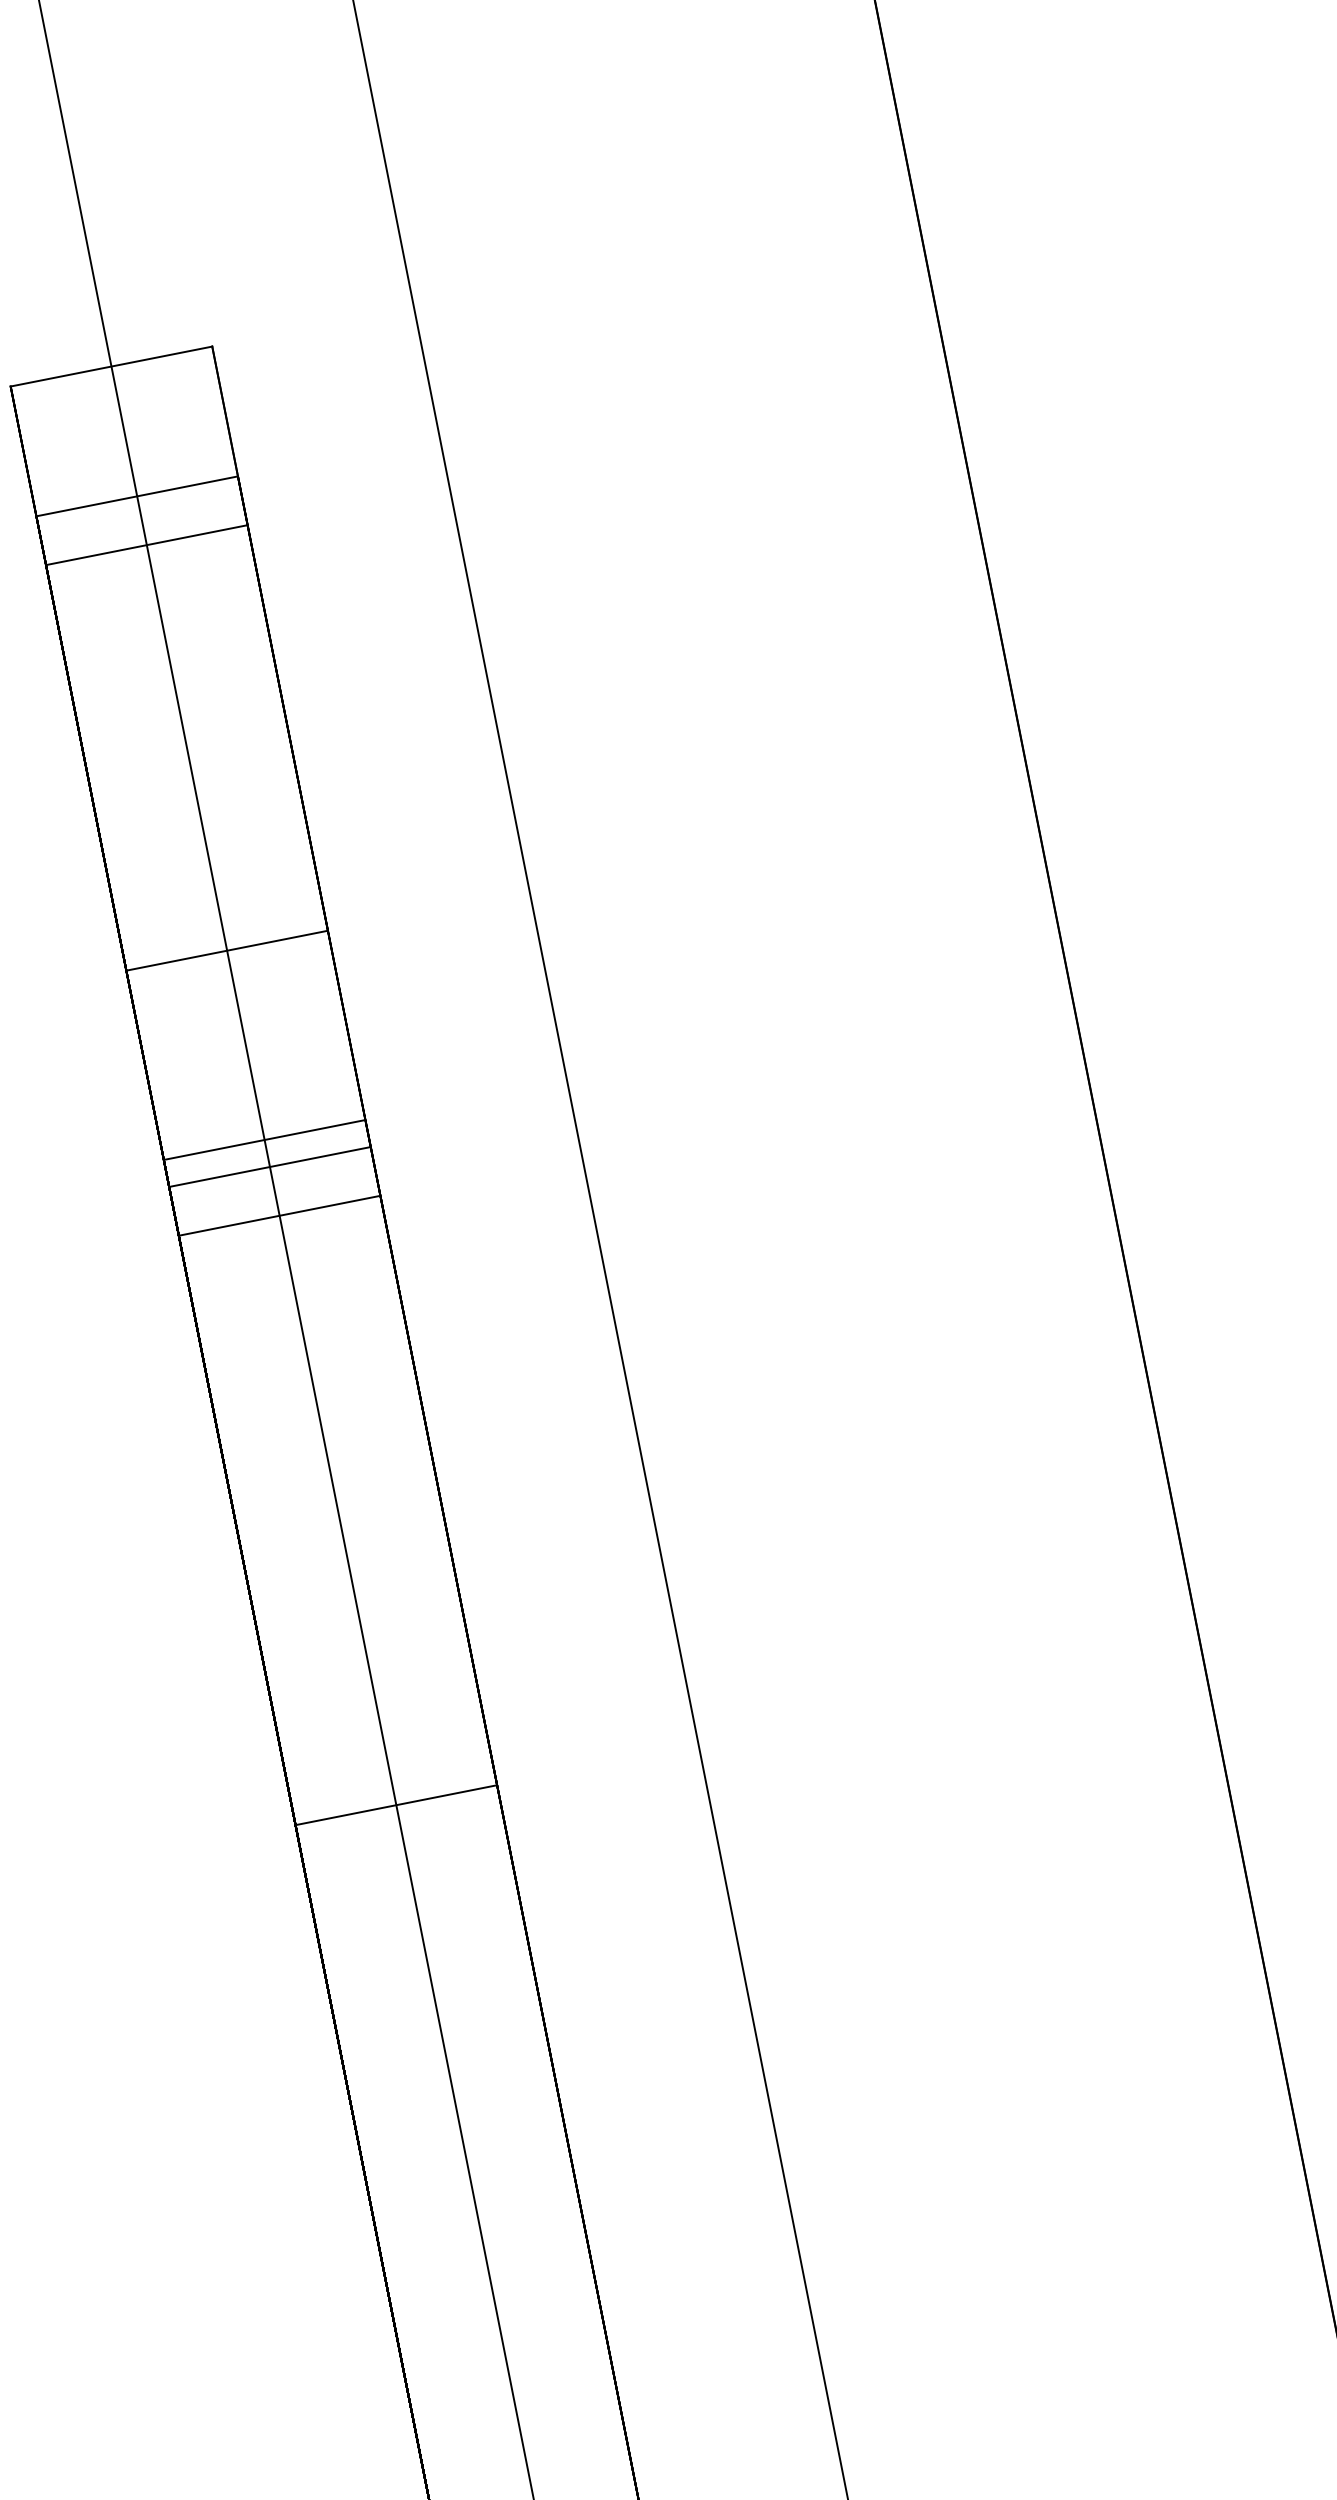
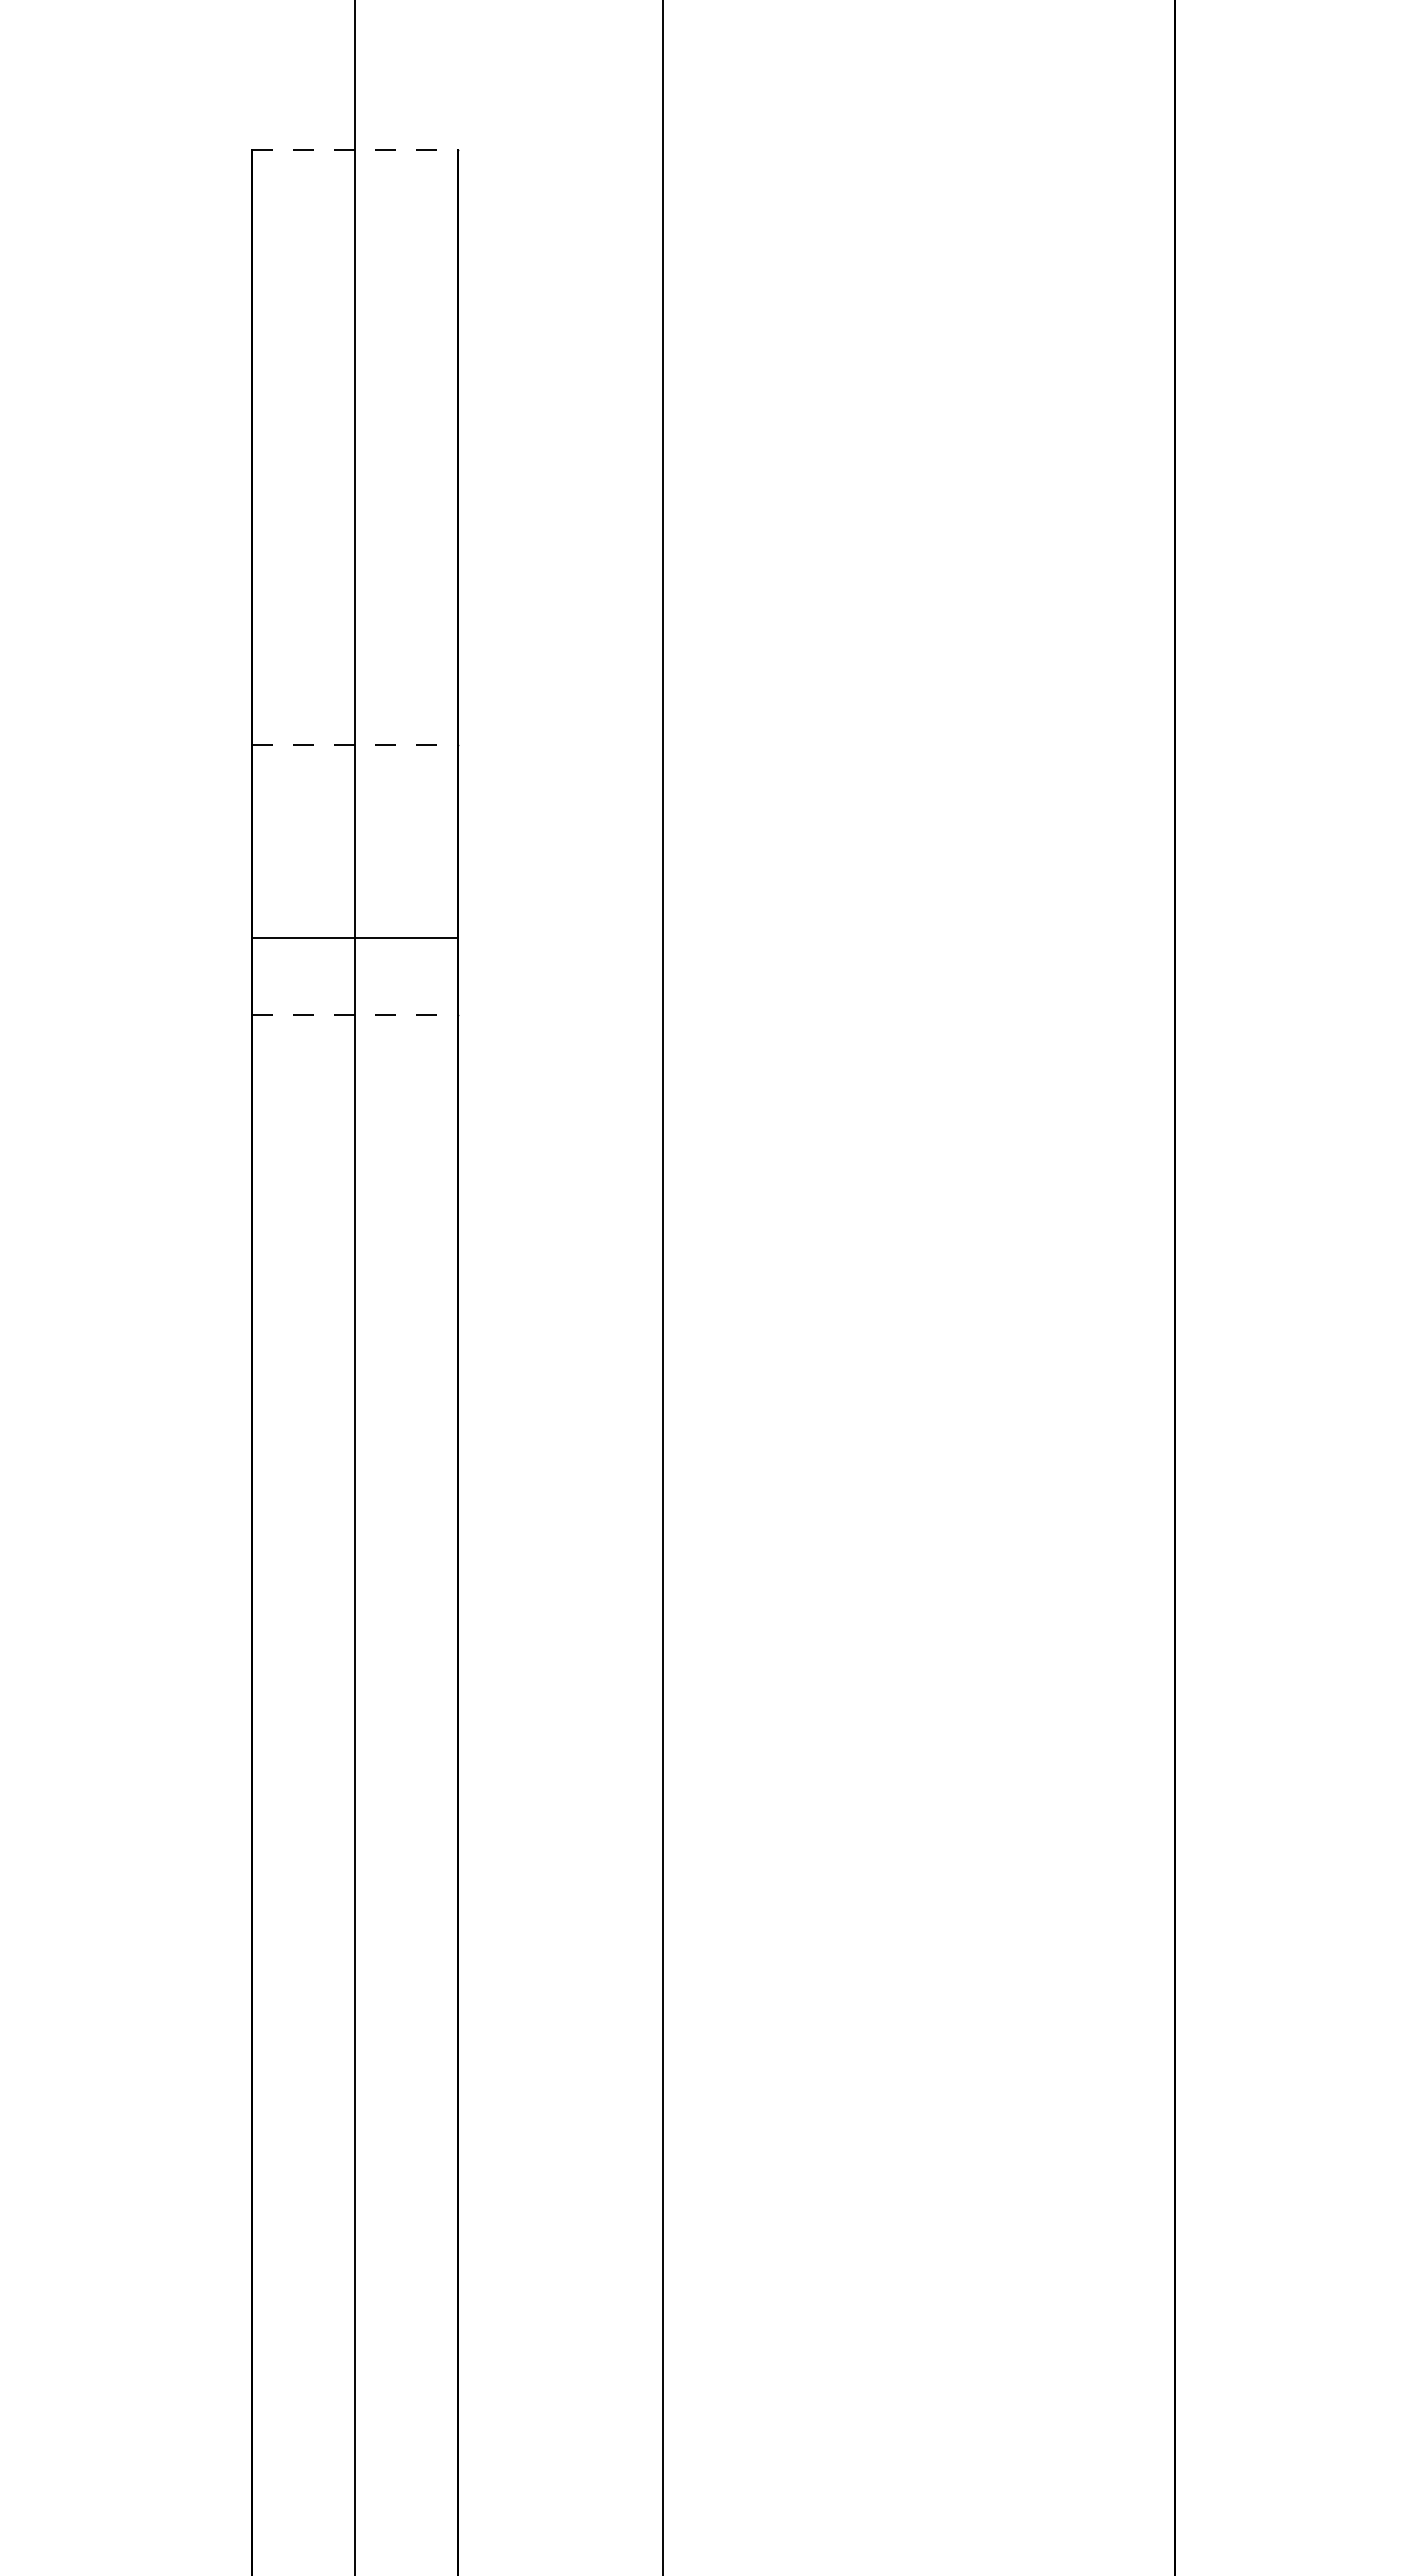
line: (111, 366) -> (354, 149), solid -> dashed
line: (137, 496) -> (354, 282), removed
line: (146, 544) -> (354, 331), removed
line: (226, 951) -> (354, 745), solid -> dashed
line: (269, 1166) -> (354, 965), removed
line: (279, 1215) -> (354, 1015), solid -> dashed
line: (396, 1805) -> (354, 1616), removed

